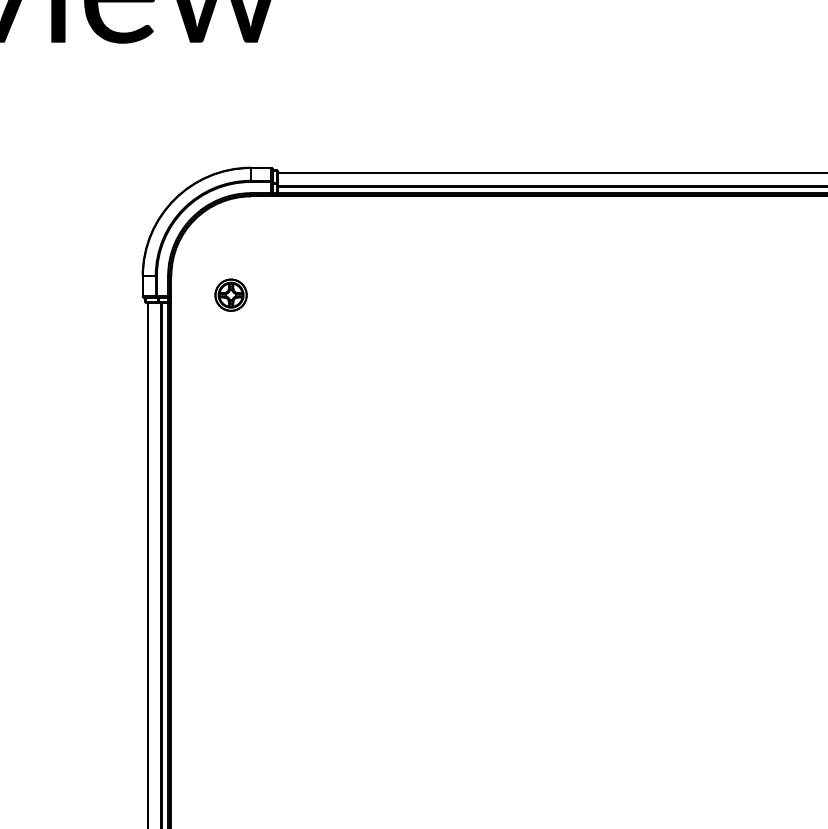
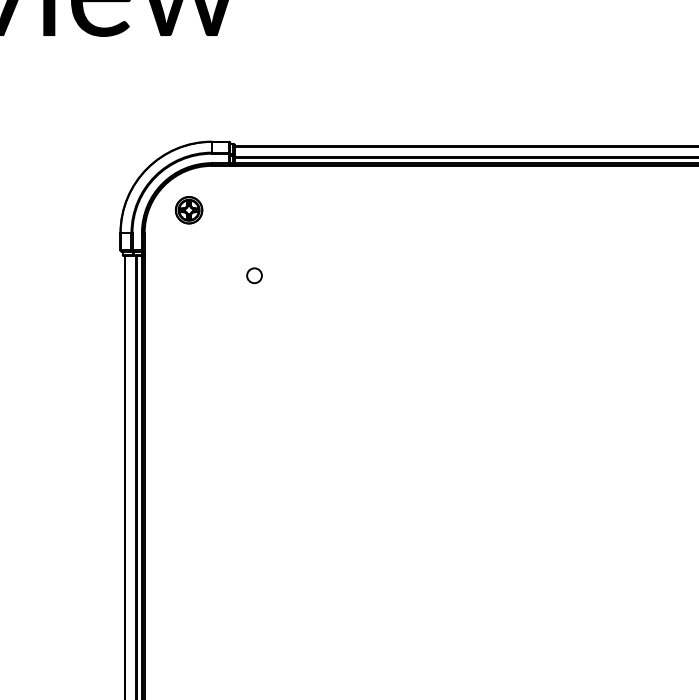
part: (230, 295) -> (188, 210), moved
circle: (301, 326) -> (254, 275), added

